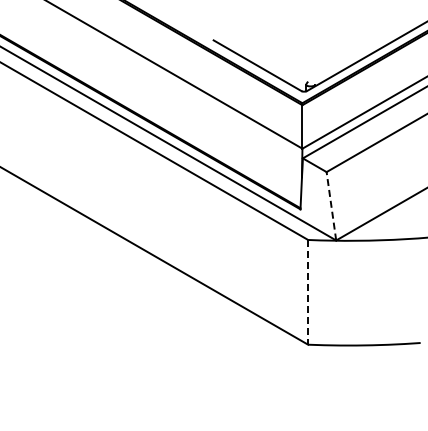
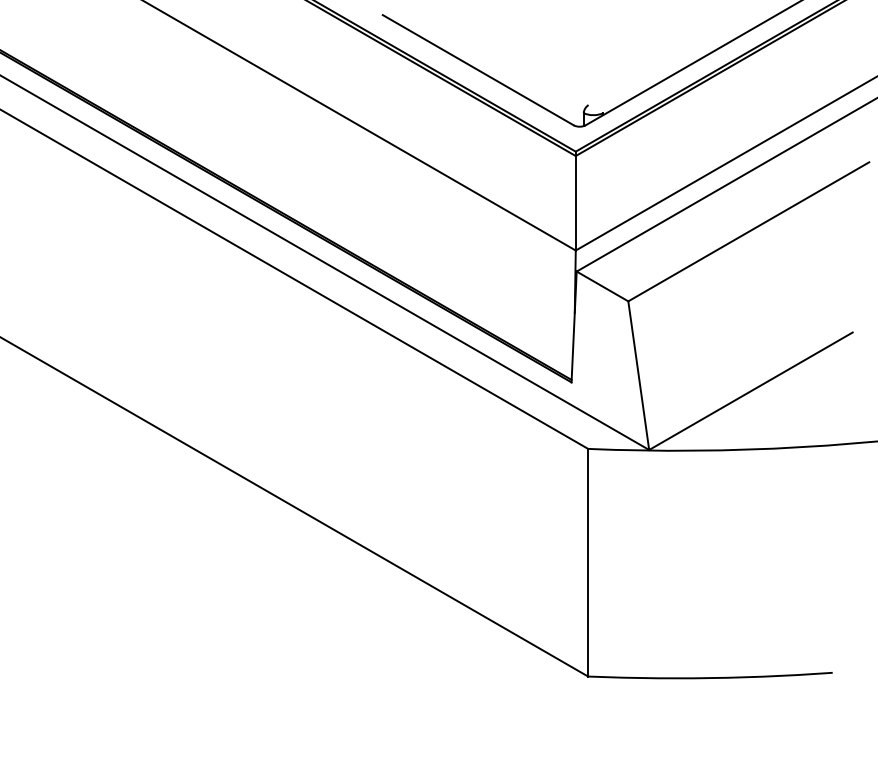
line: (331, 206) -> (638, 376), dashed -> solid
line: (308, 292) -> (588, 563), dashed -> solid

